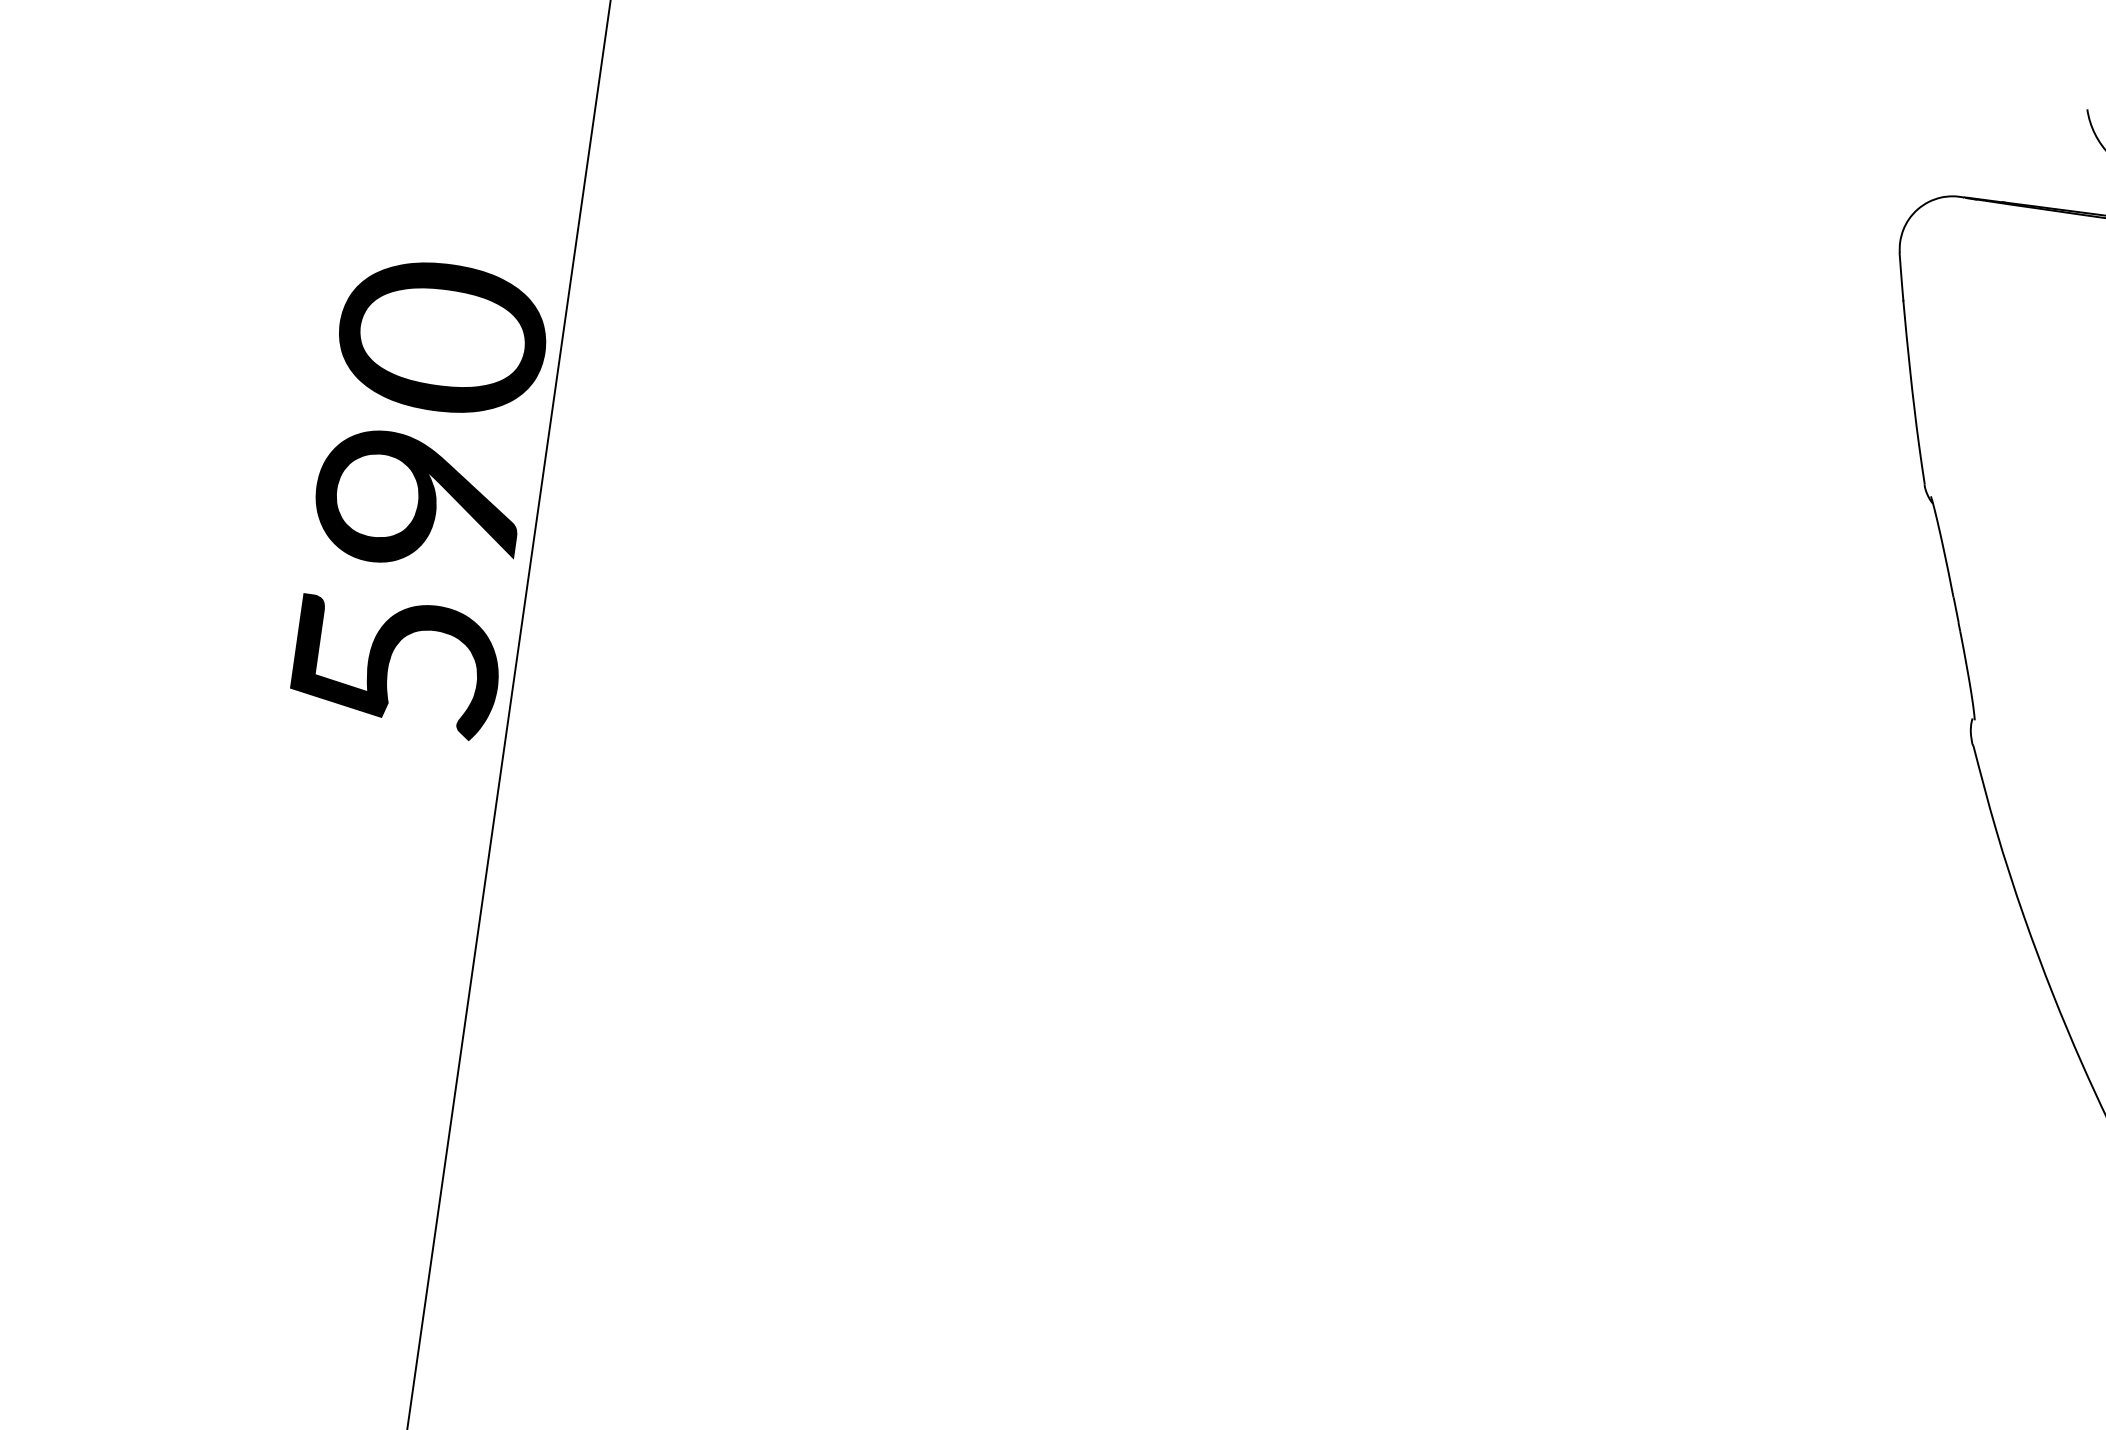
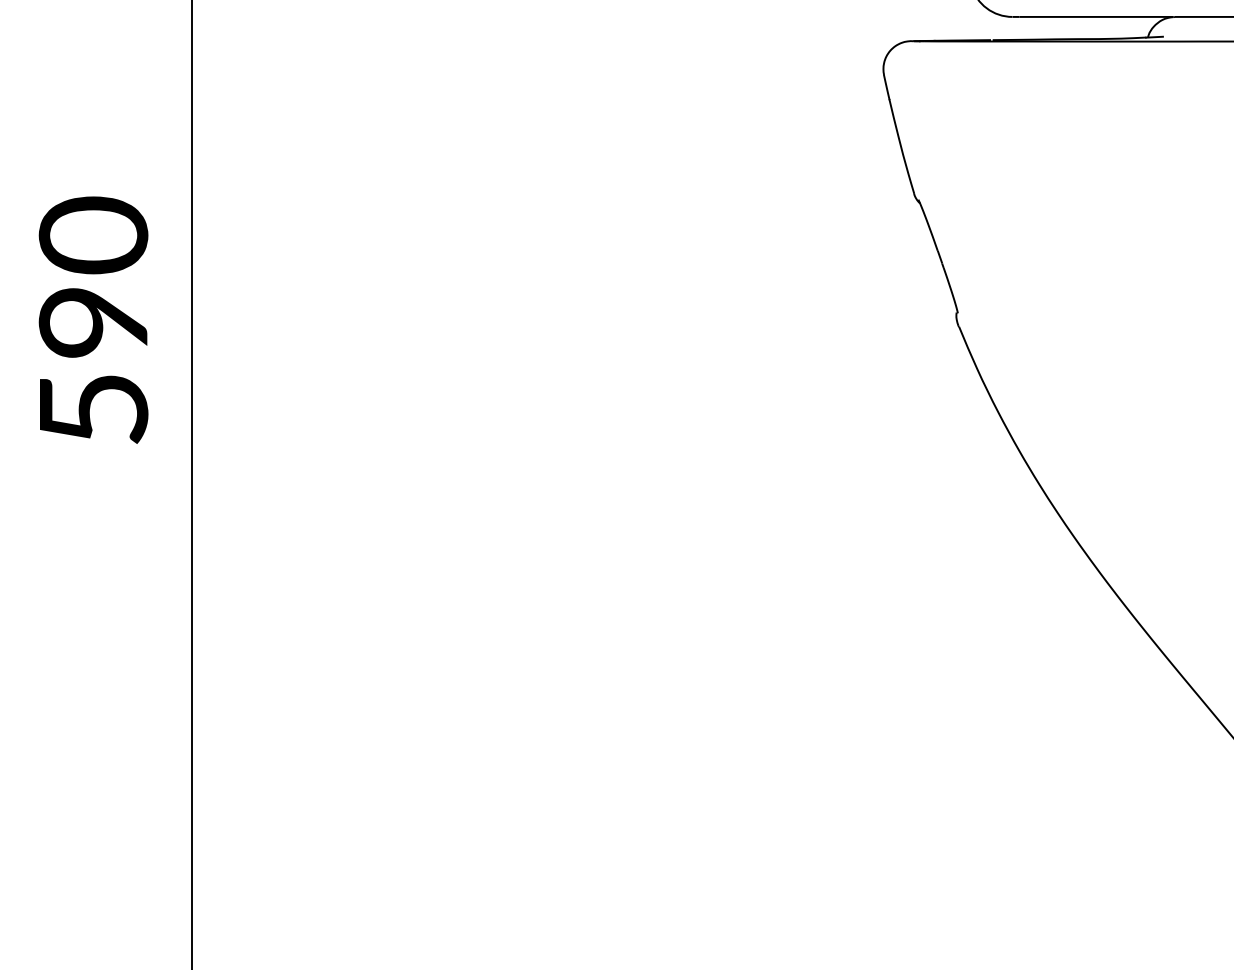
text: (419, 495) -> (93, 319), moved

